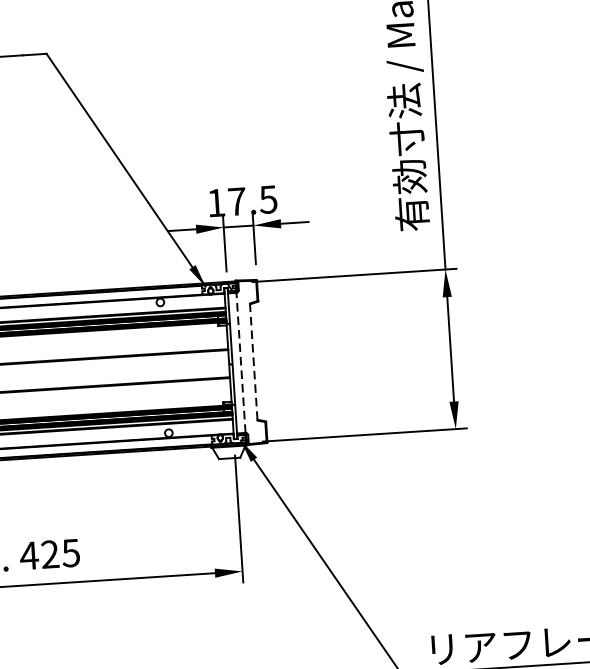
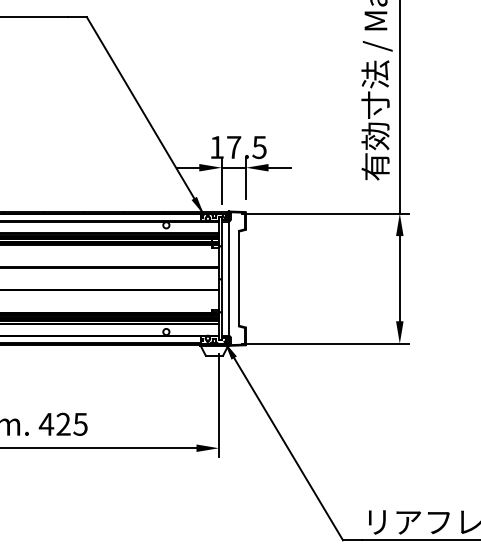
line: (254, 361) -> (239, 278), dashed -> solid
line: (240, 362) -> (228, 278), dashed -> solid

